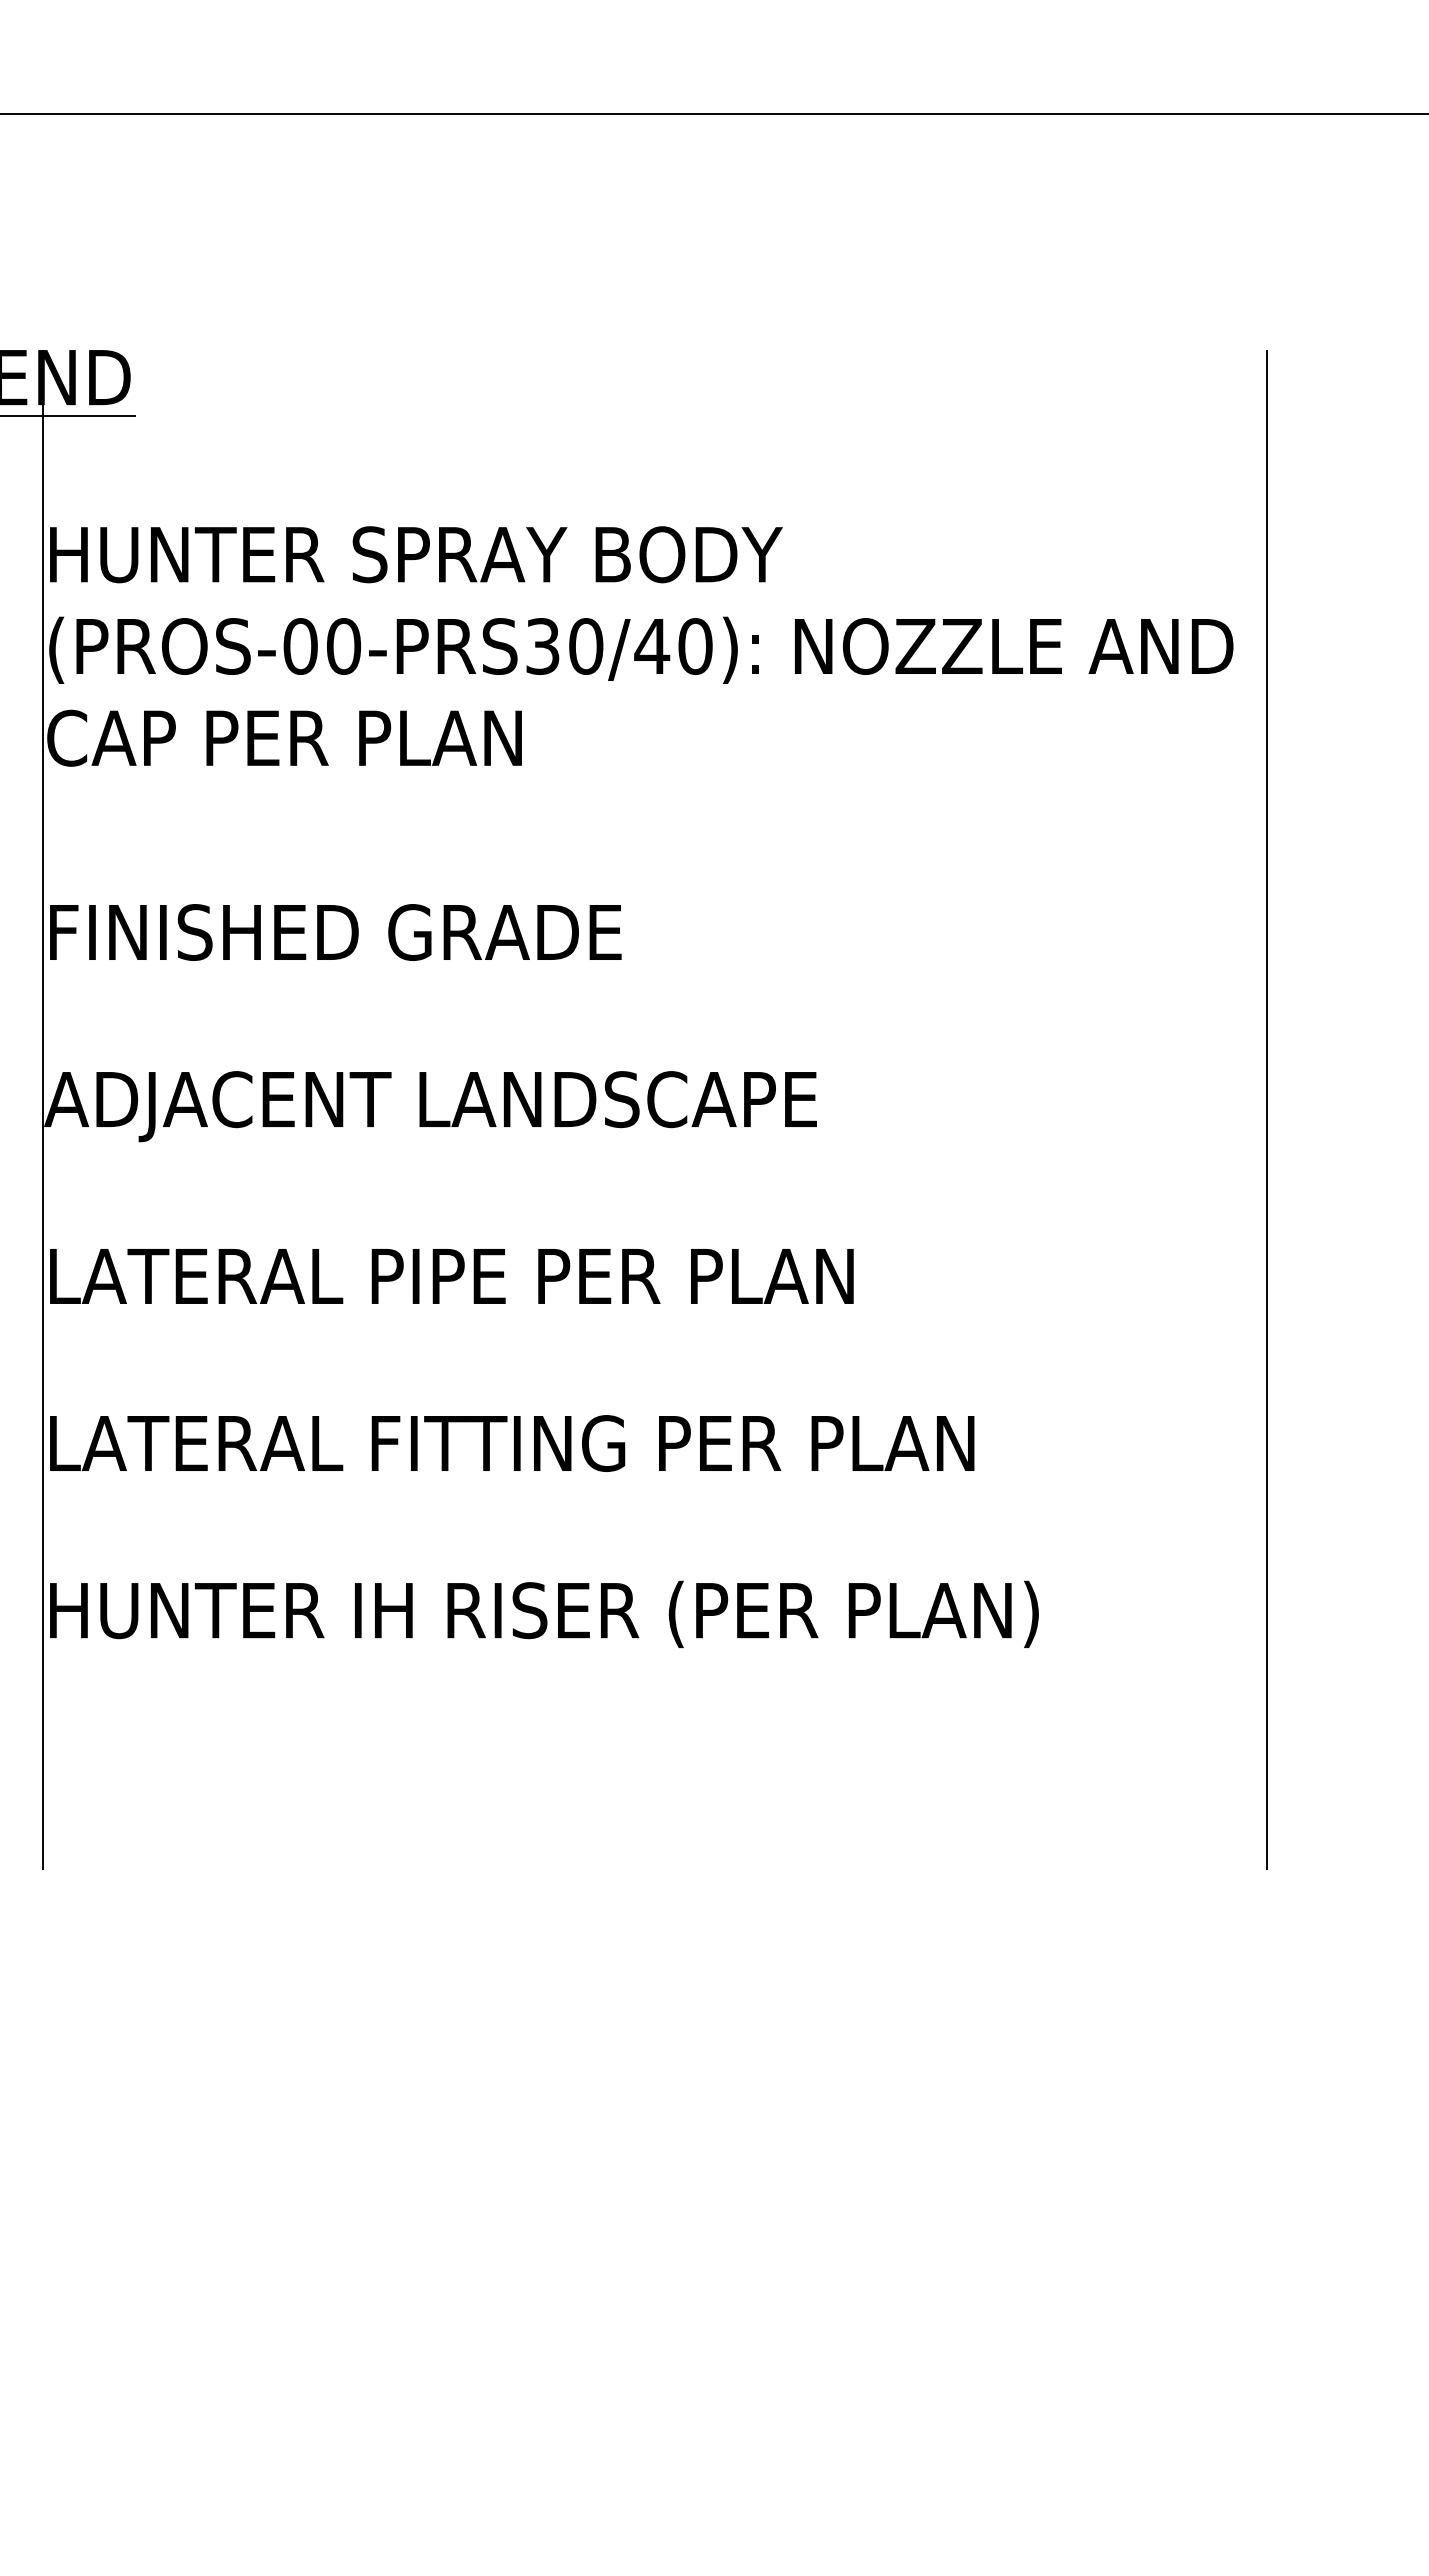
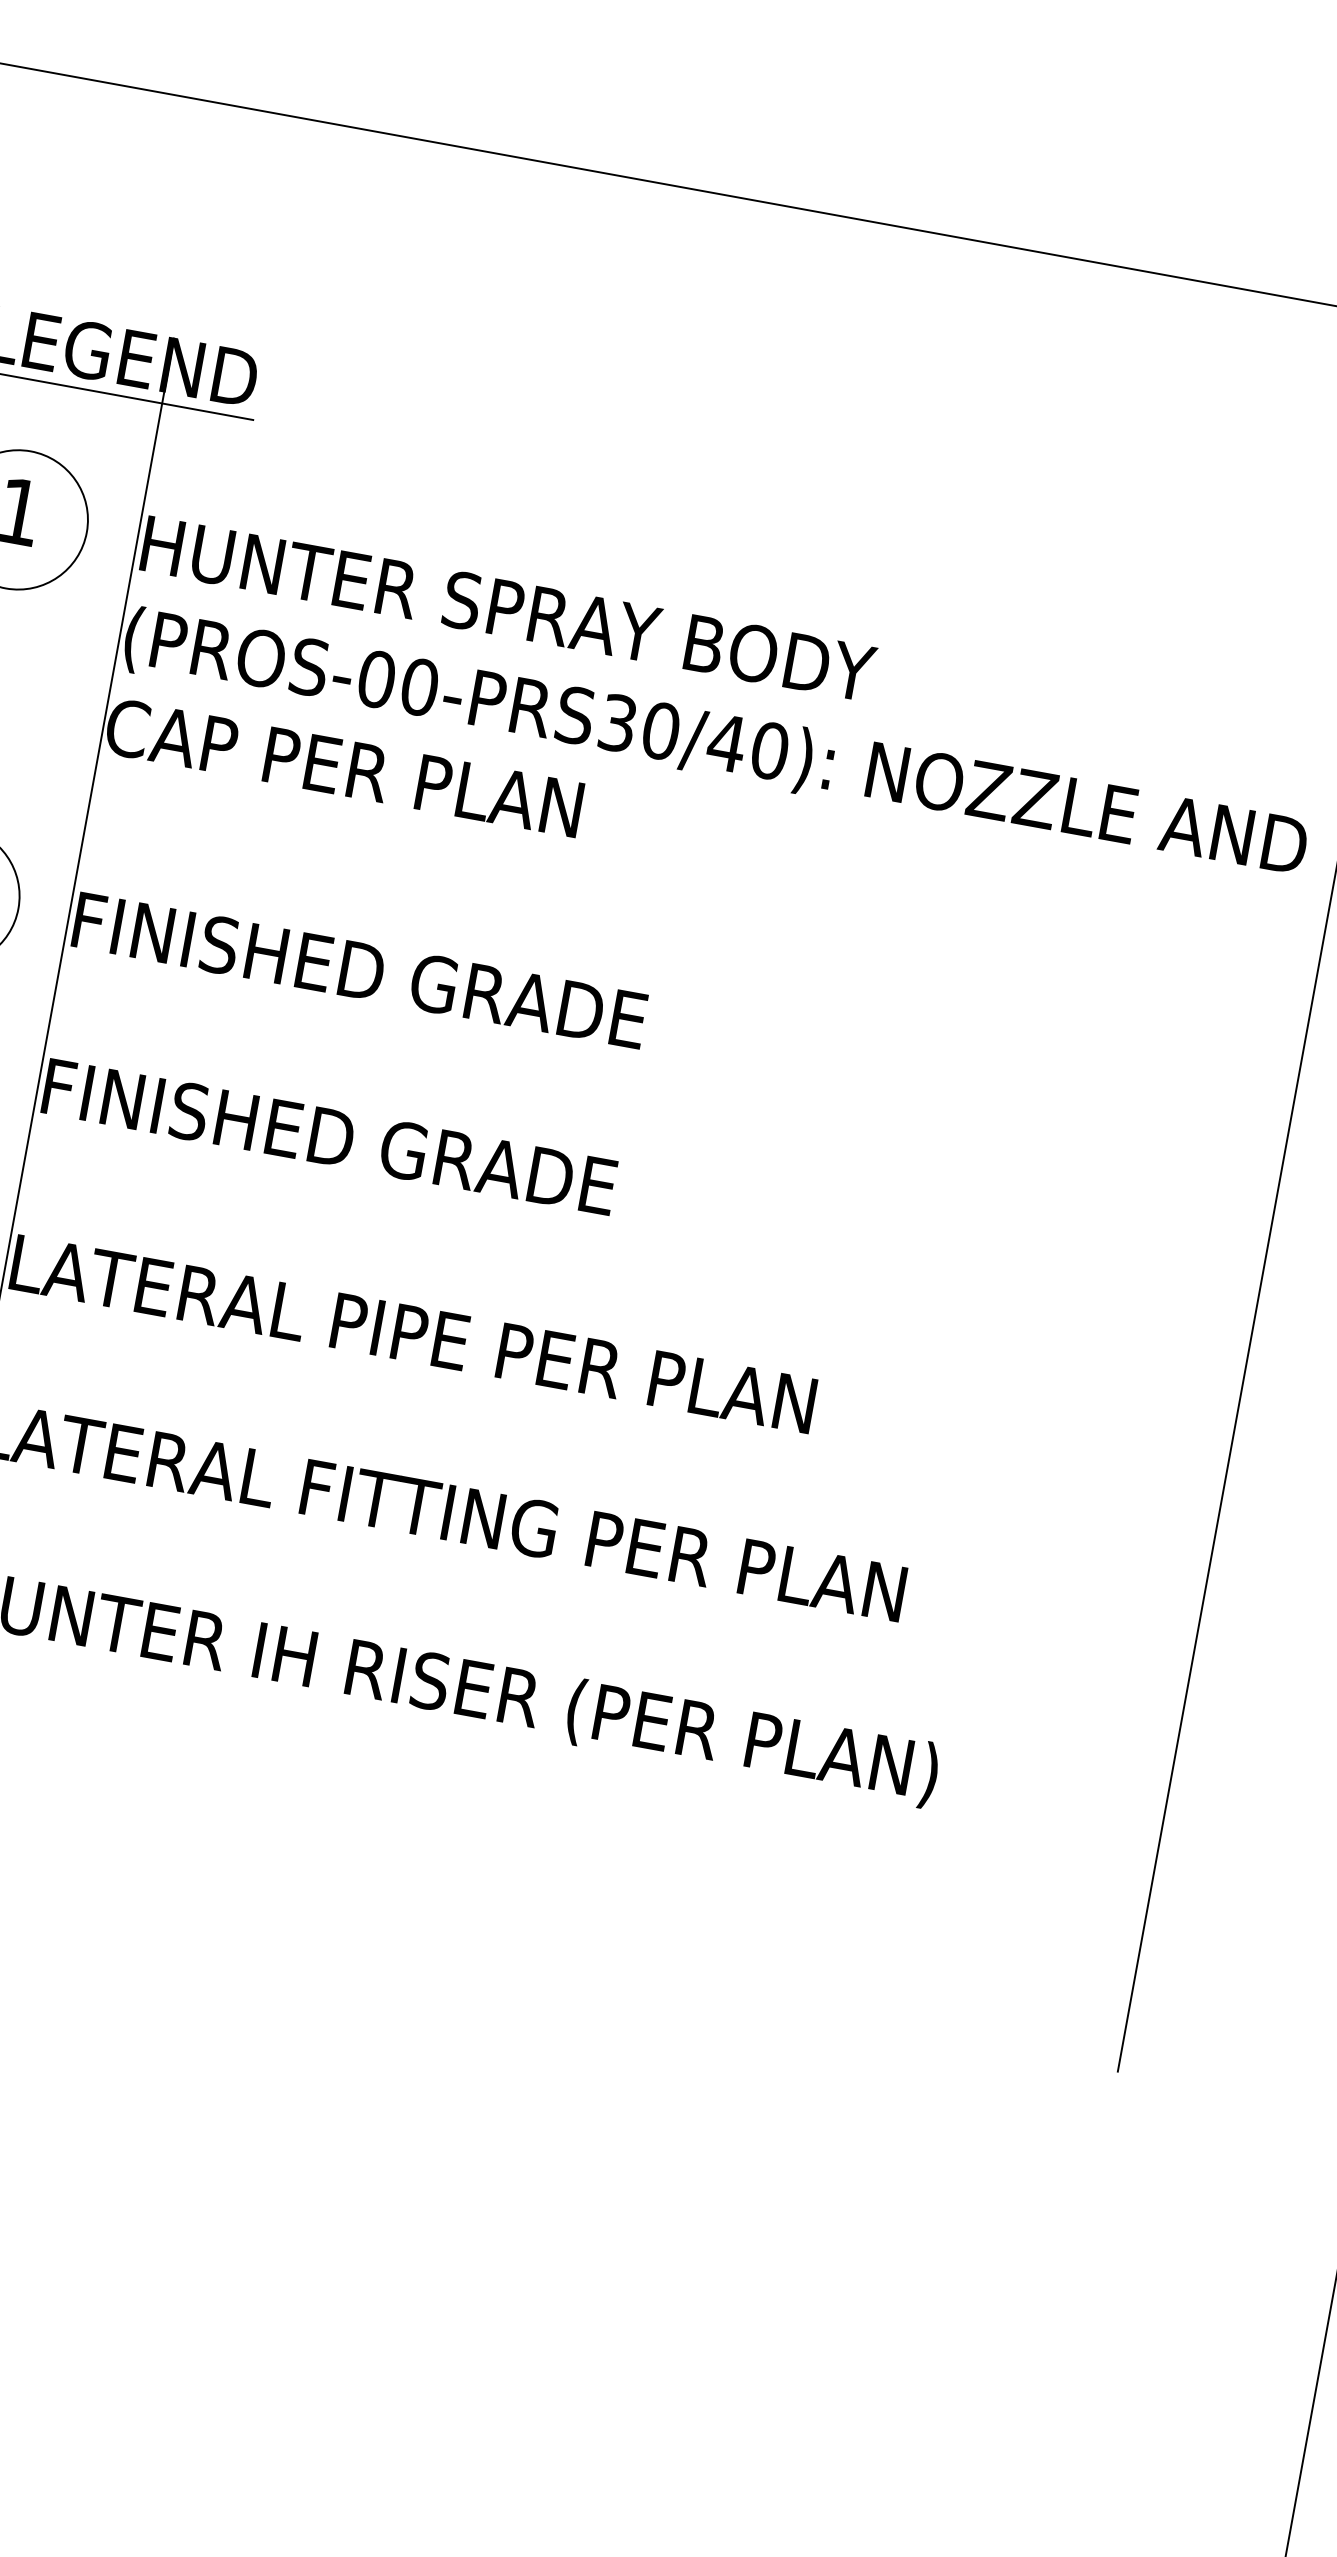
text: (430, 1106) -> (422, 1161), ADJACENT LANDSCAPE -> FINISHED GRADE

